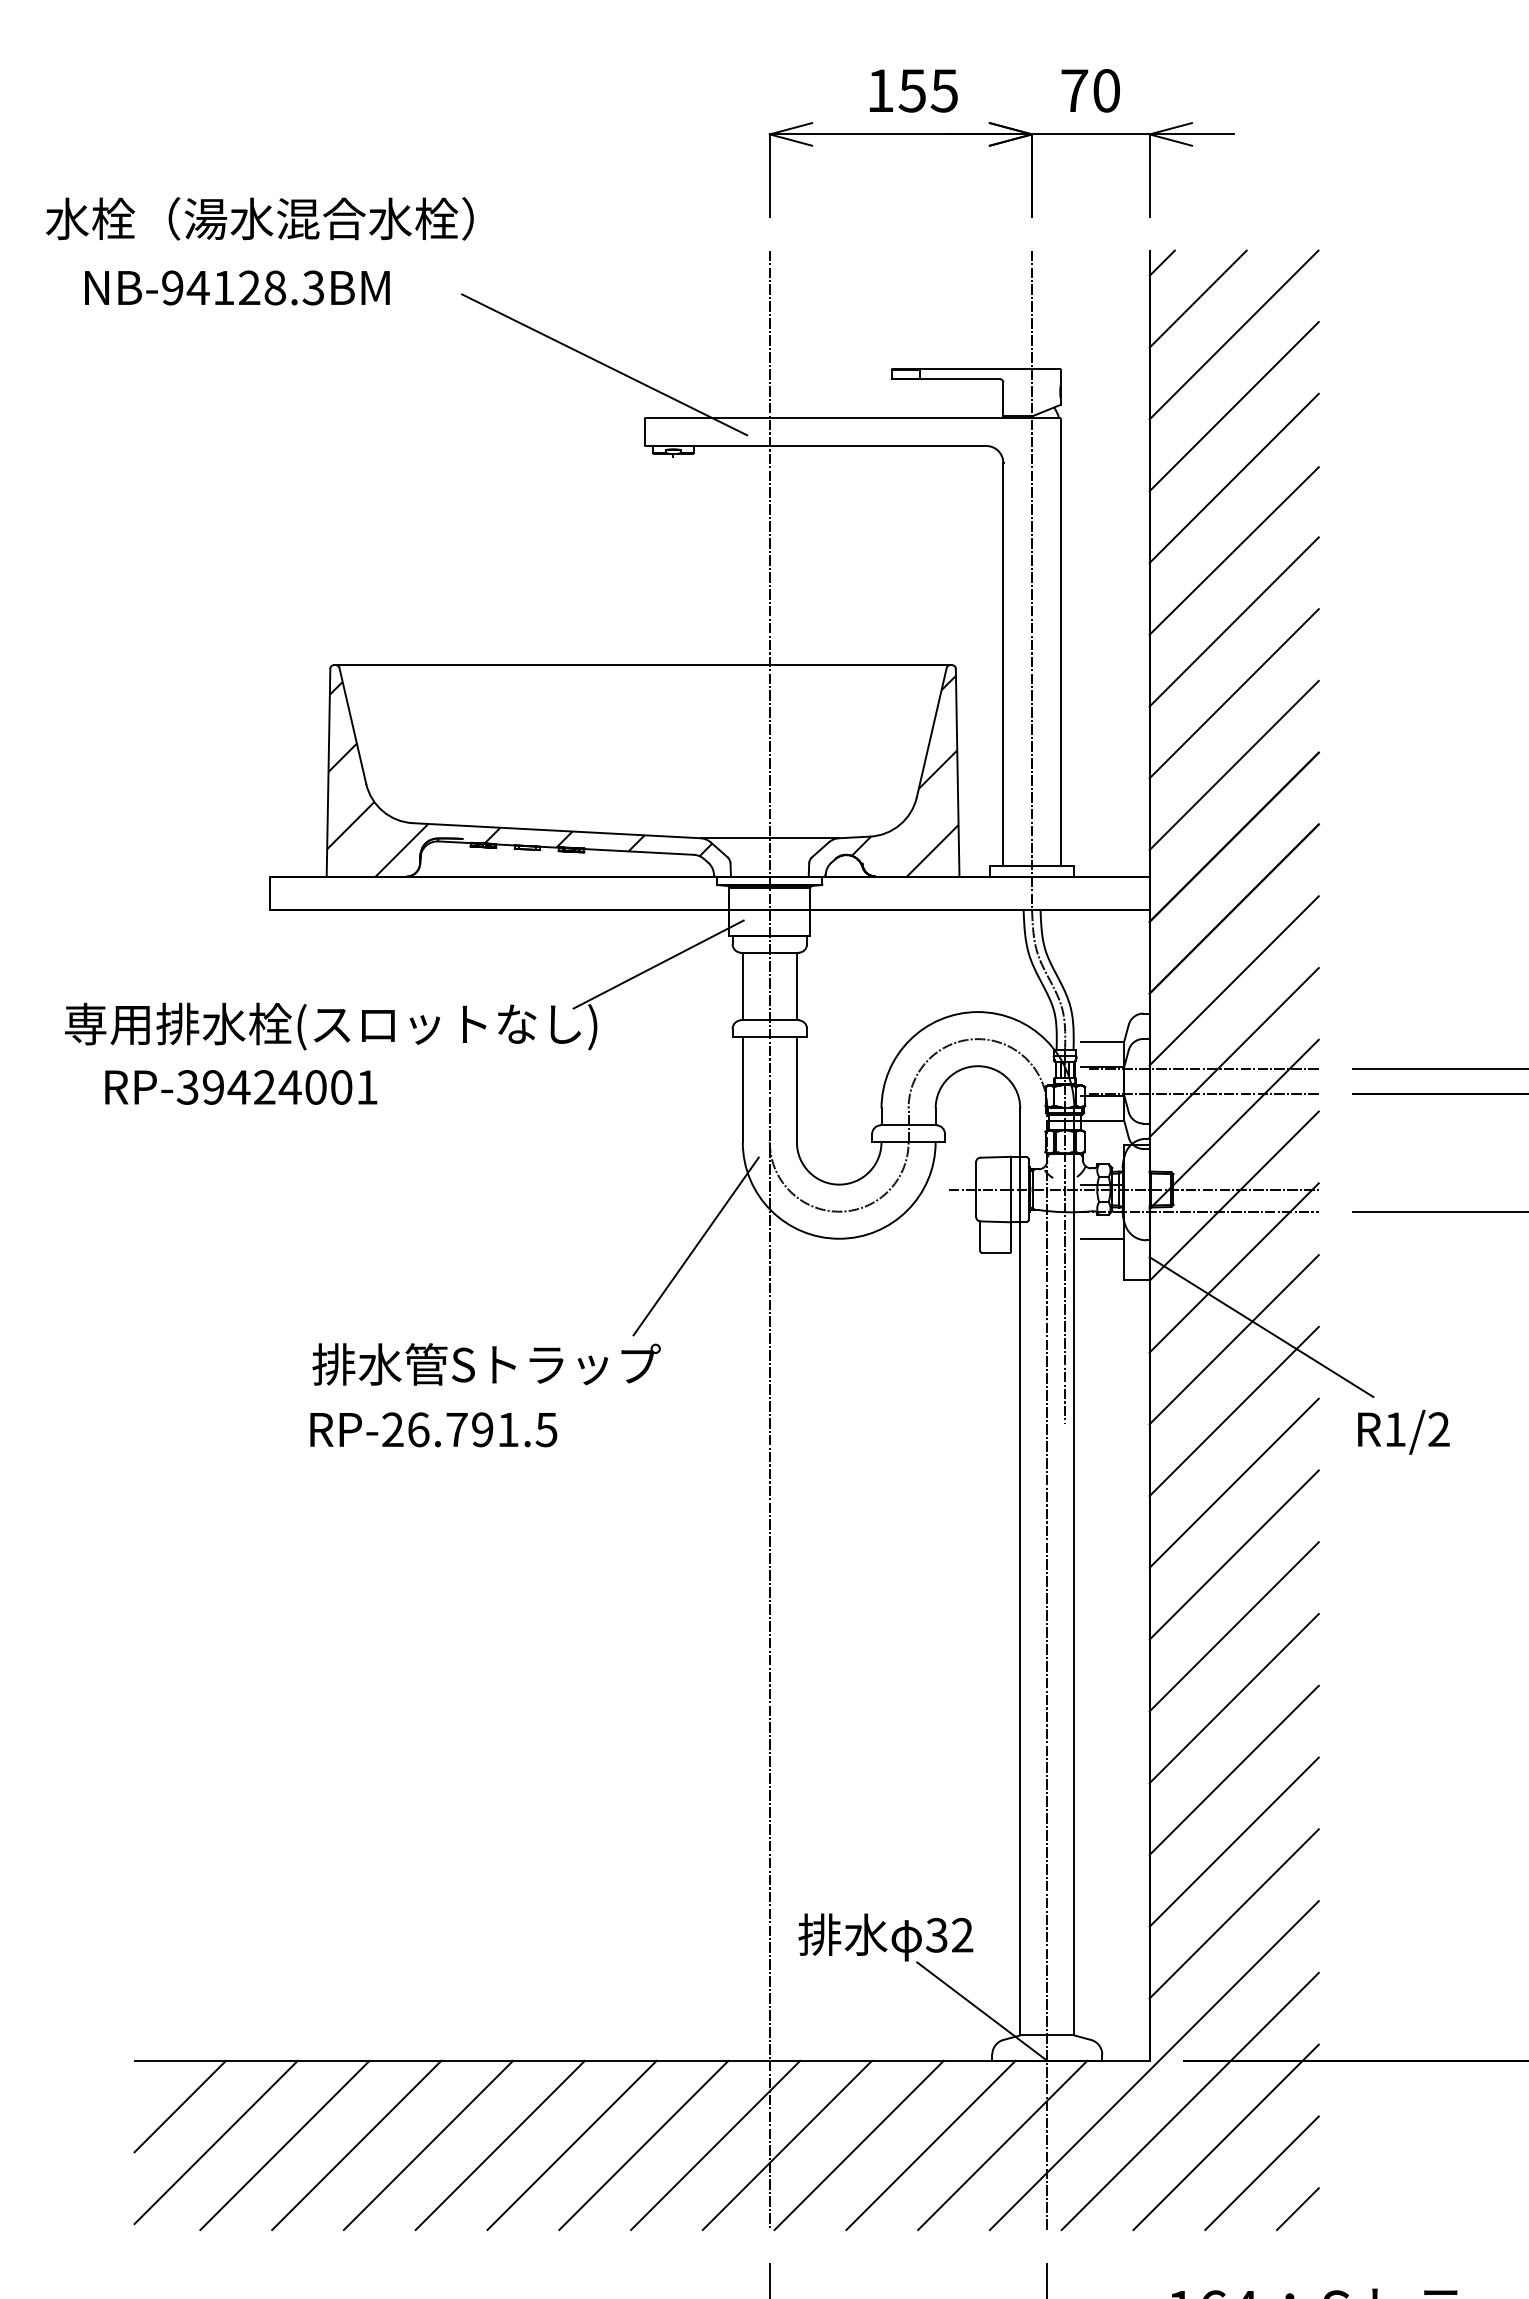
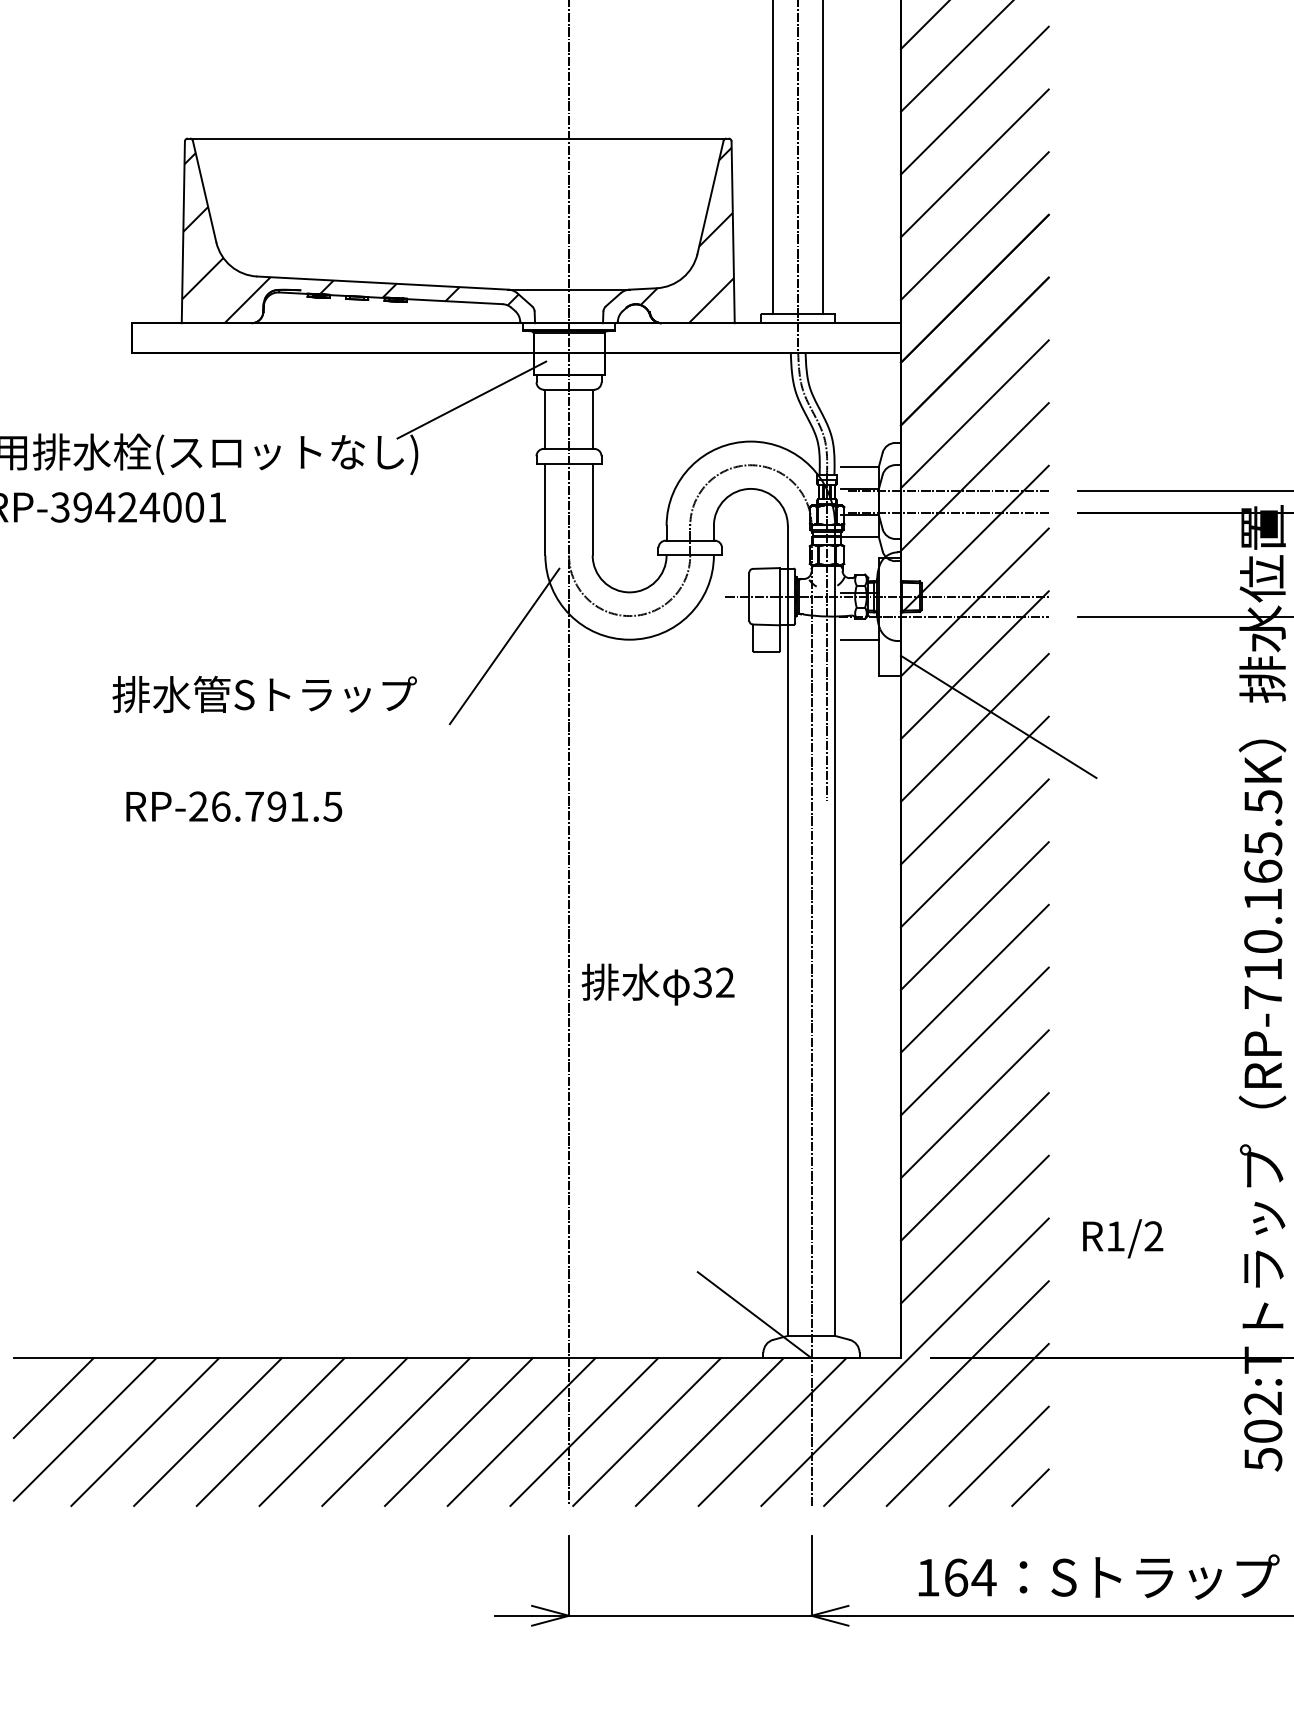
text: (486, 1364) -> (264, 694), moved
text: (433, 1429) -> (234, 806), moved
text: (1403, 1432) -> (1122, 1238), moved
text: (885, 1937) -> (657, 984), moved

